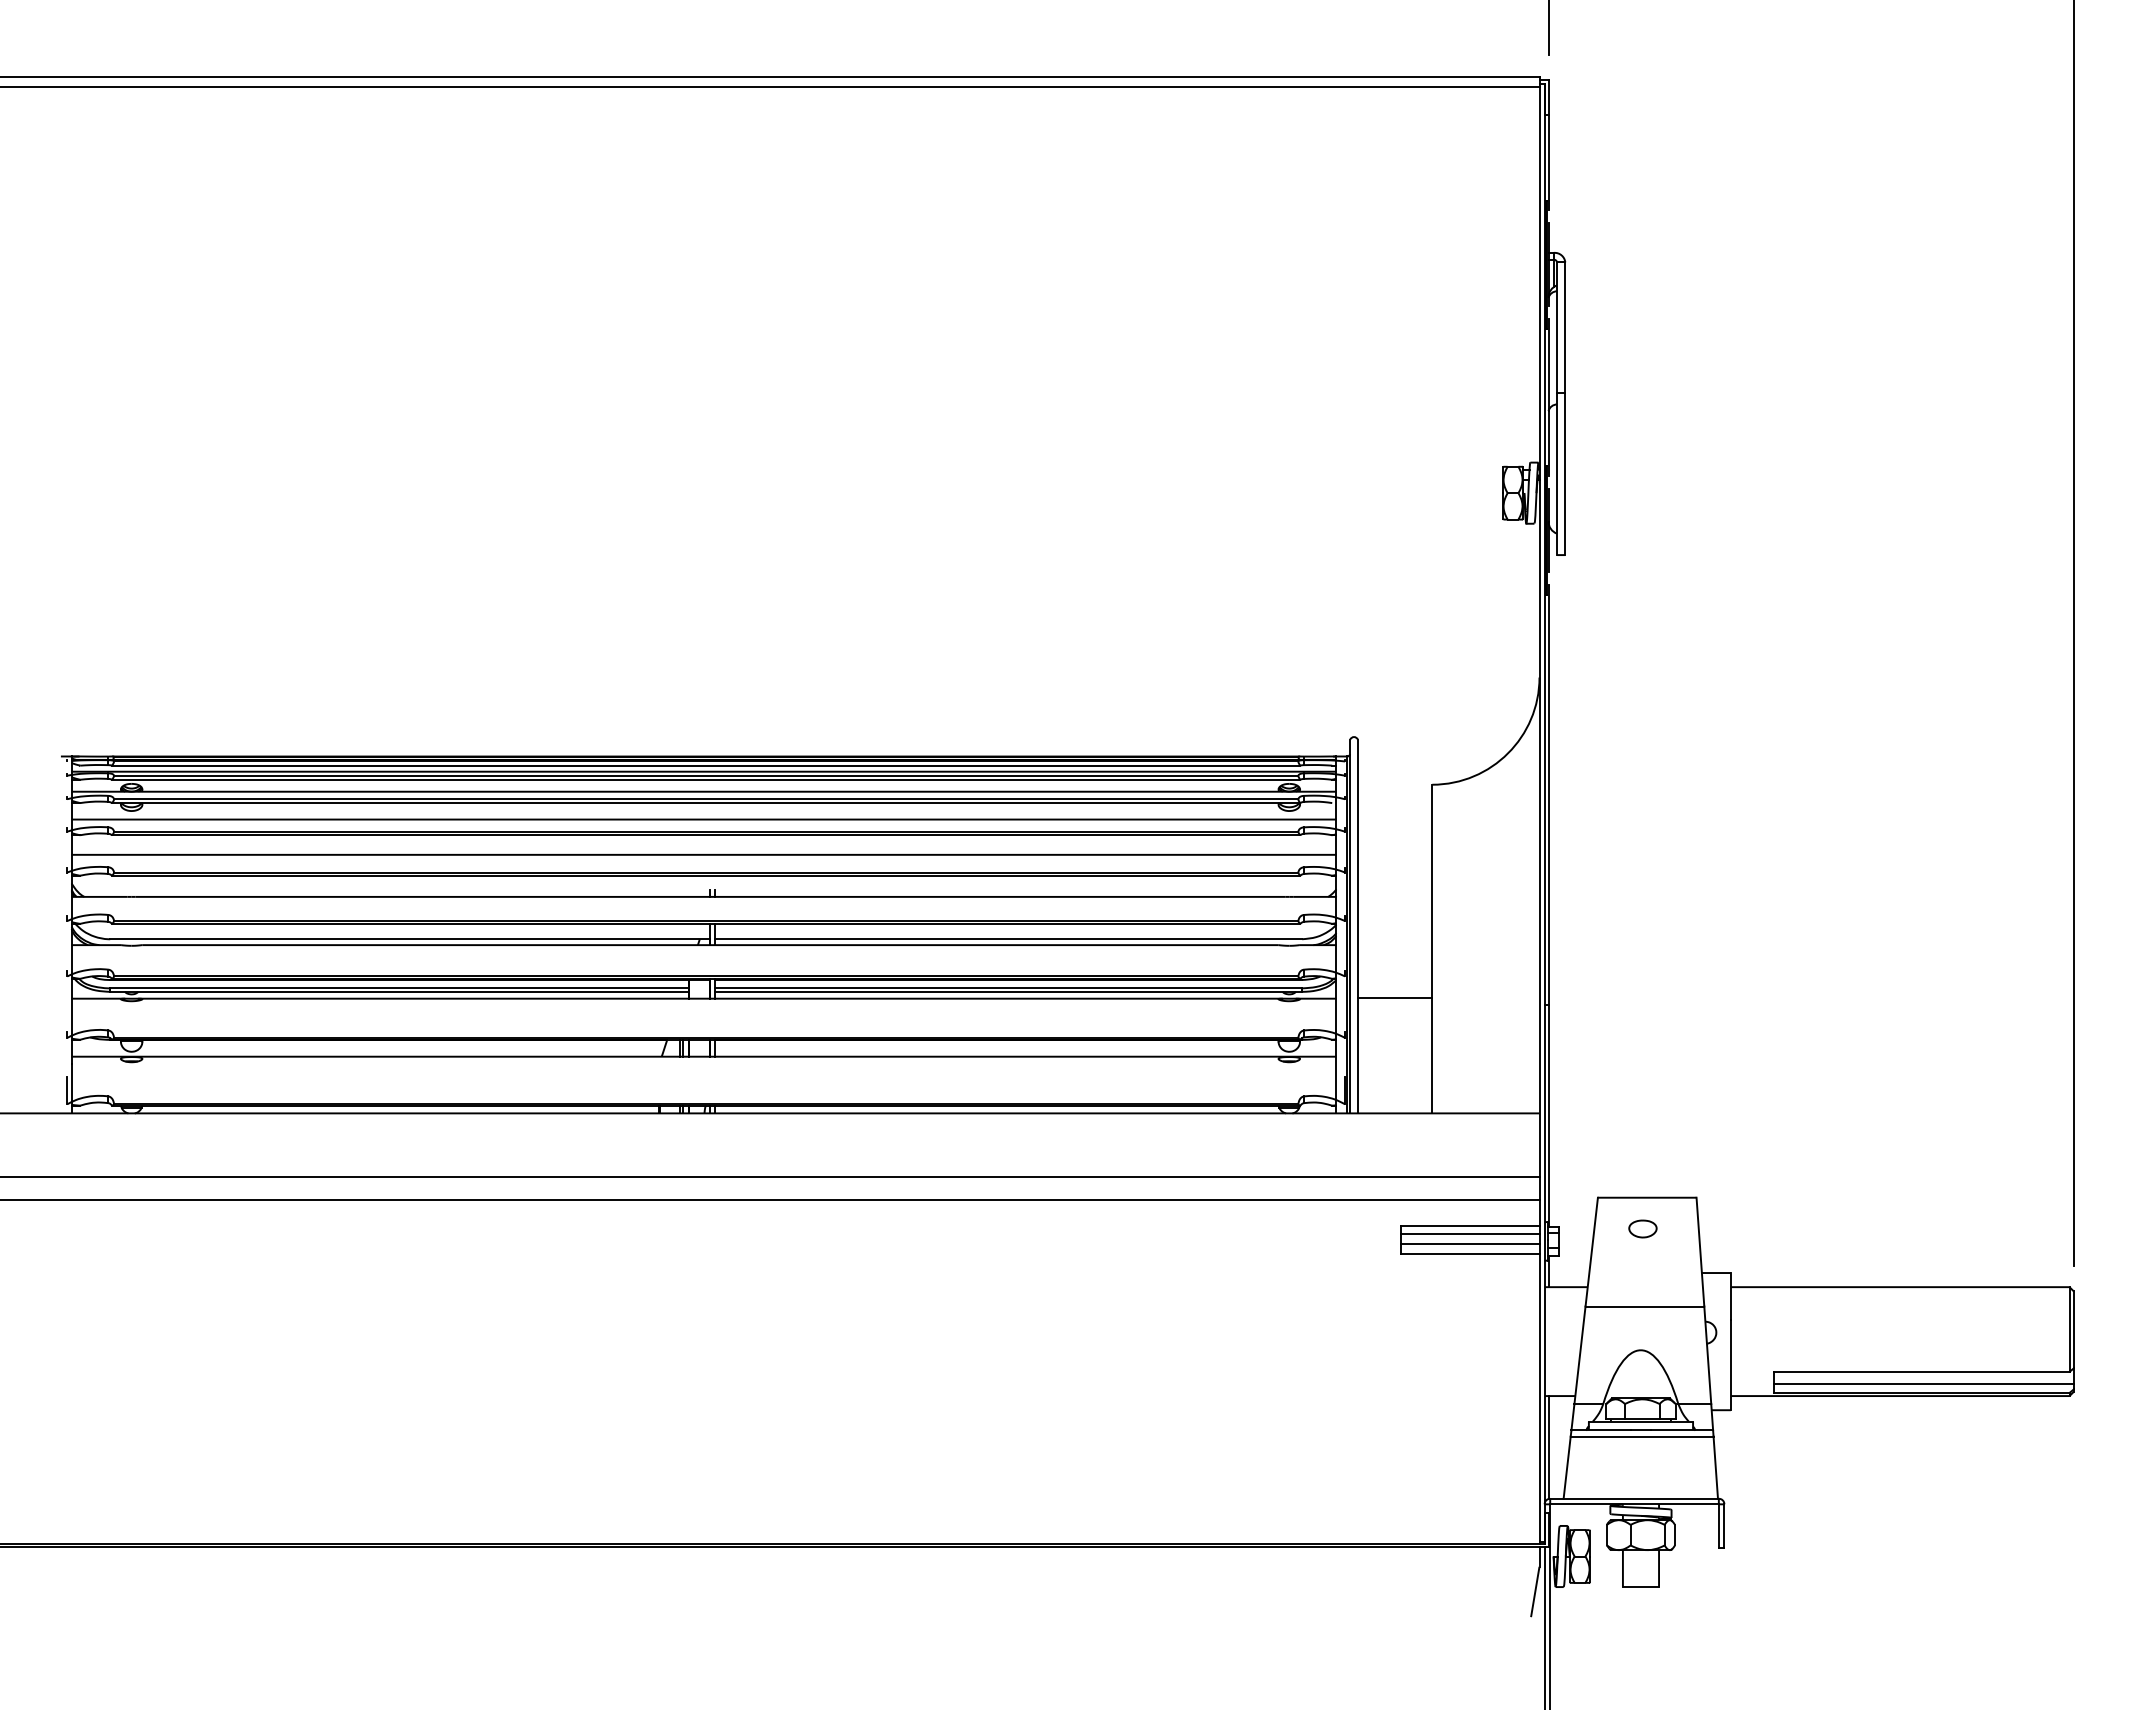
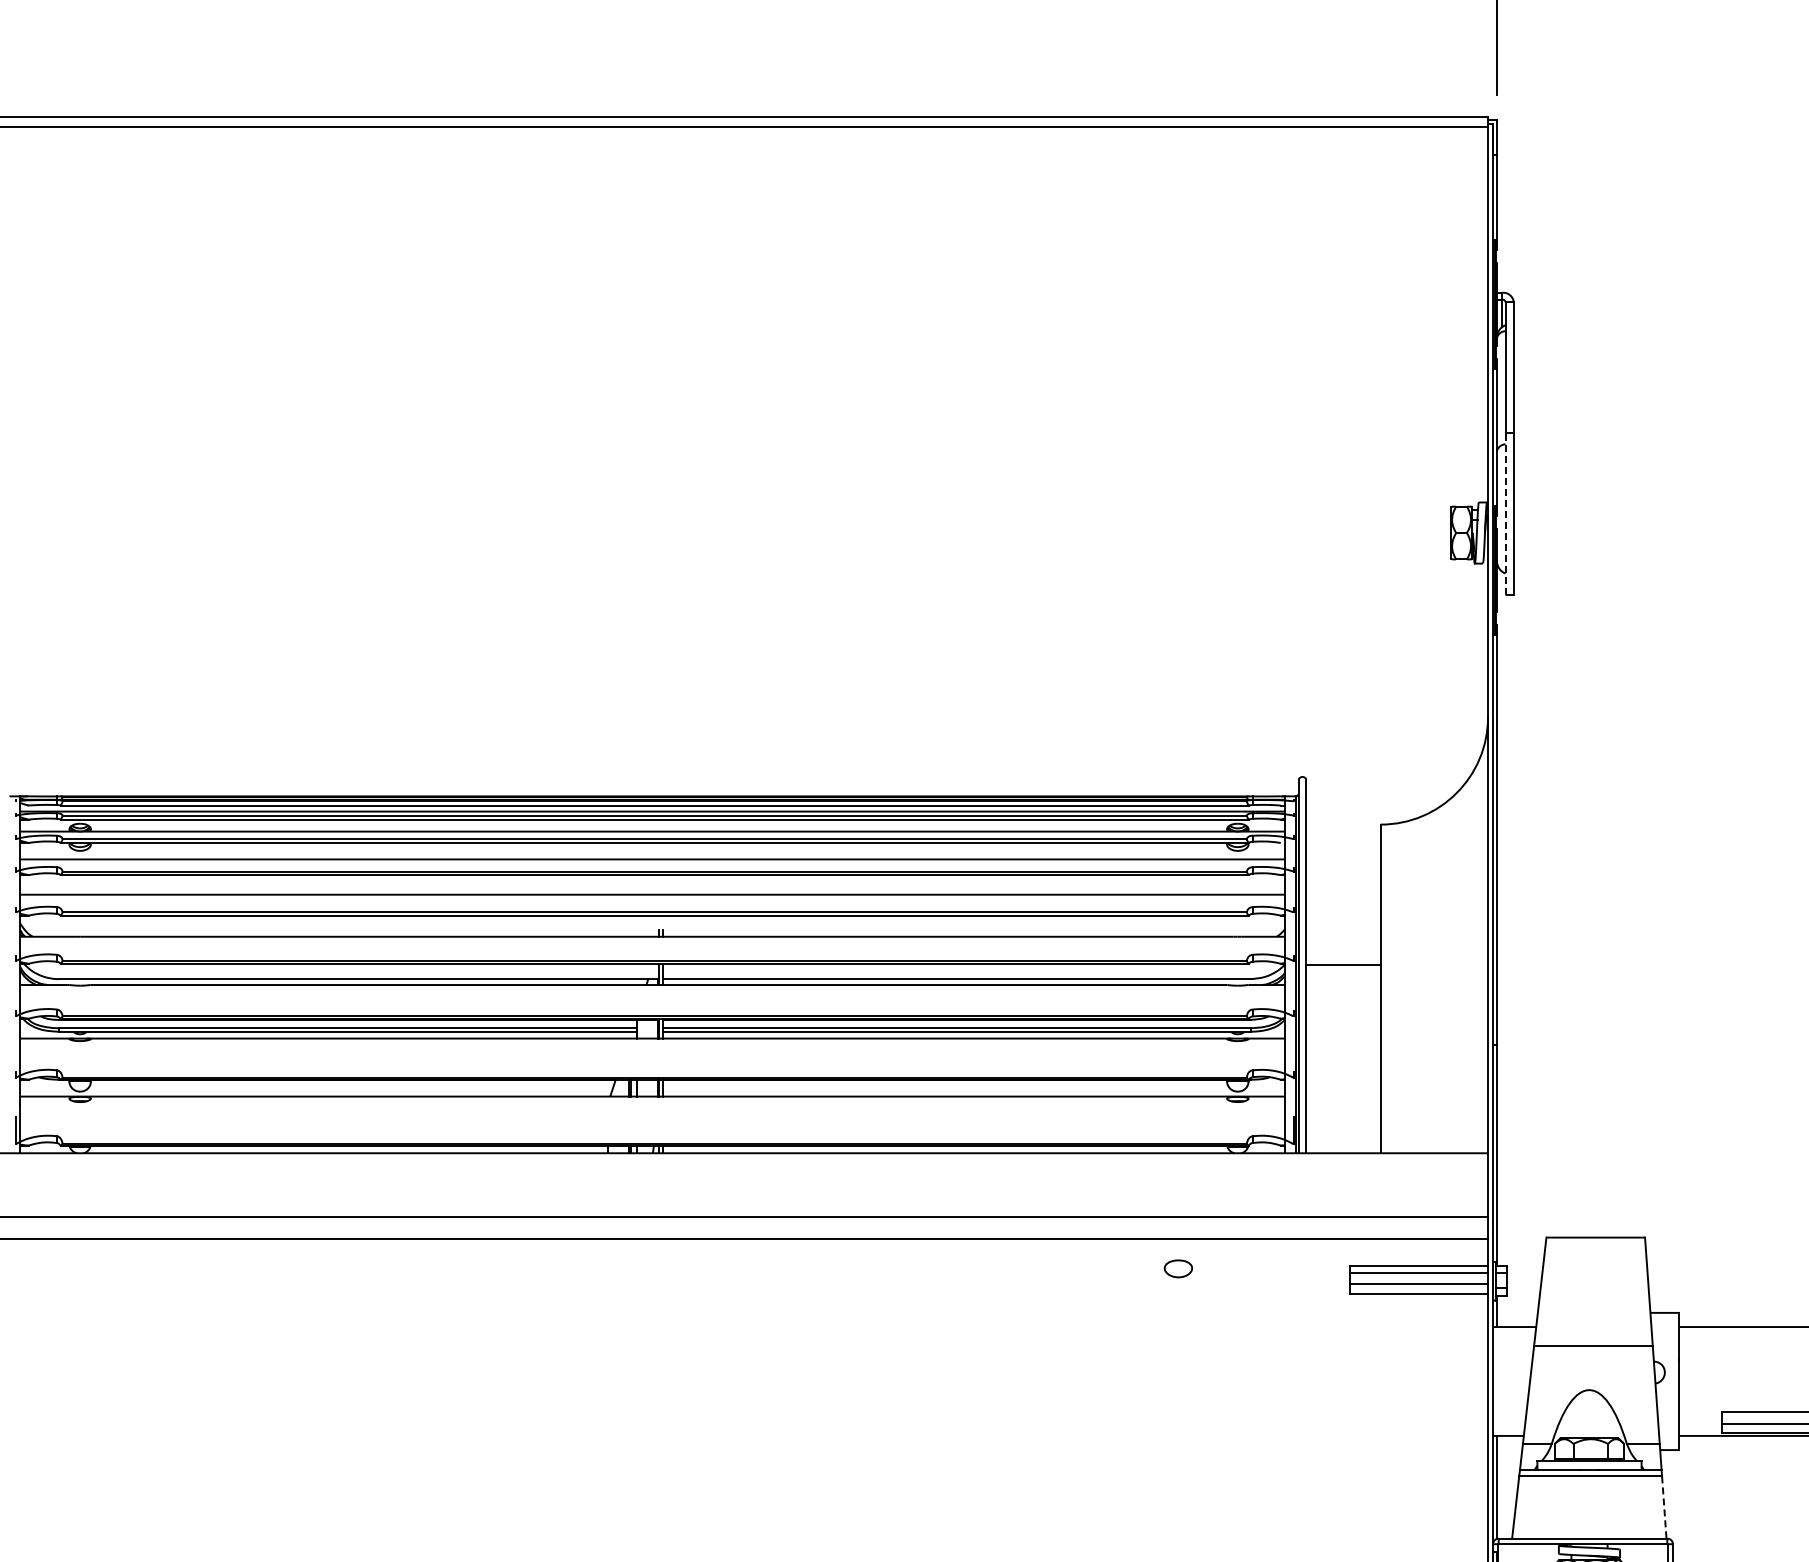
line: (1557, 473) -> (1506, 513), solid -> dashed
line: (1394, 998) -> (1343, 965), moved
part: (1642, 1228) -> (1178, 1268), moved
line: (1715, 1468) -> (1664, 1508), solid -> dashed

